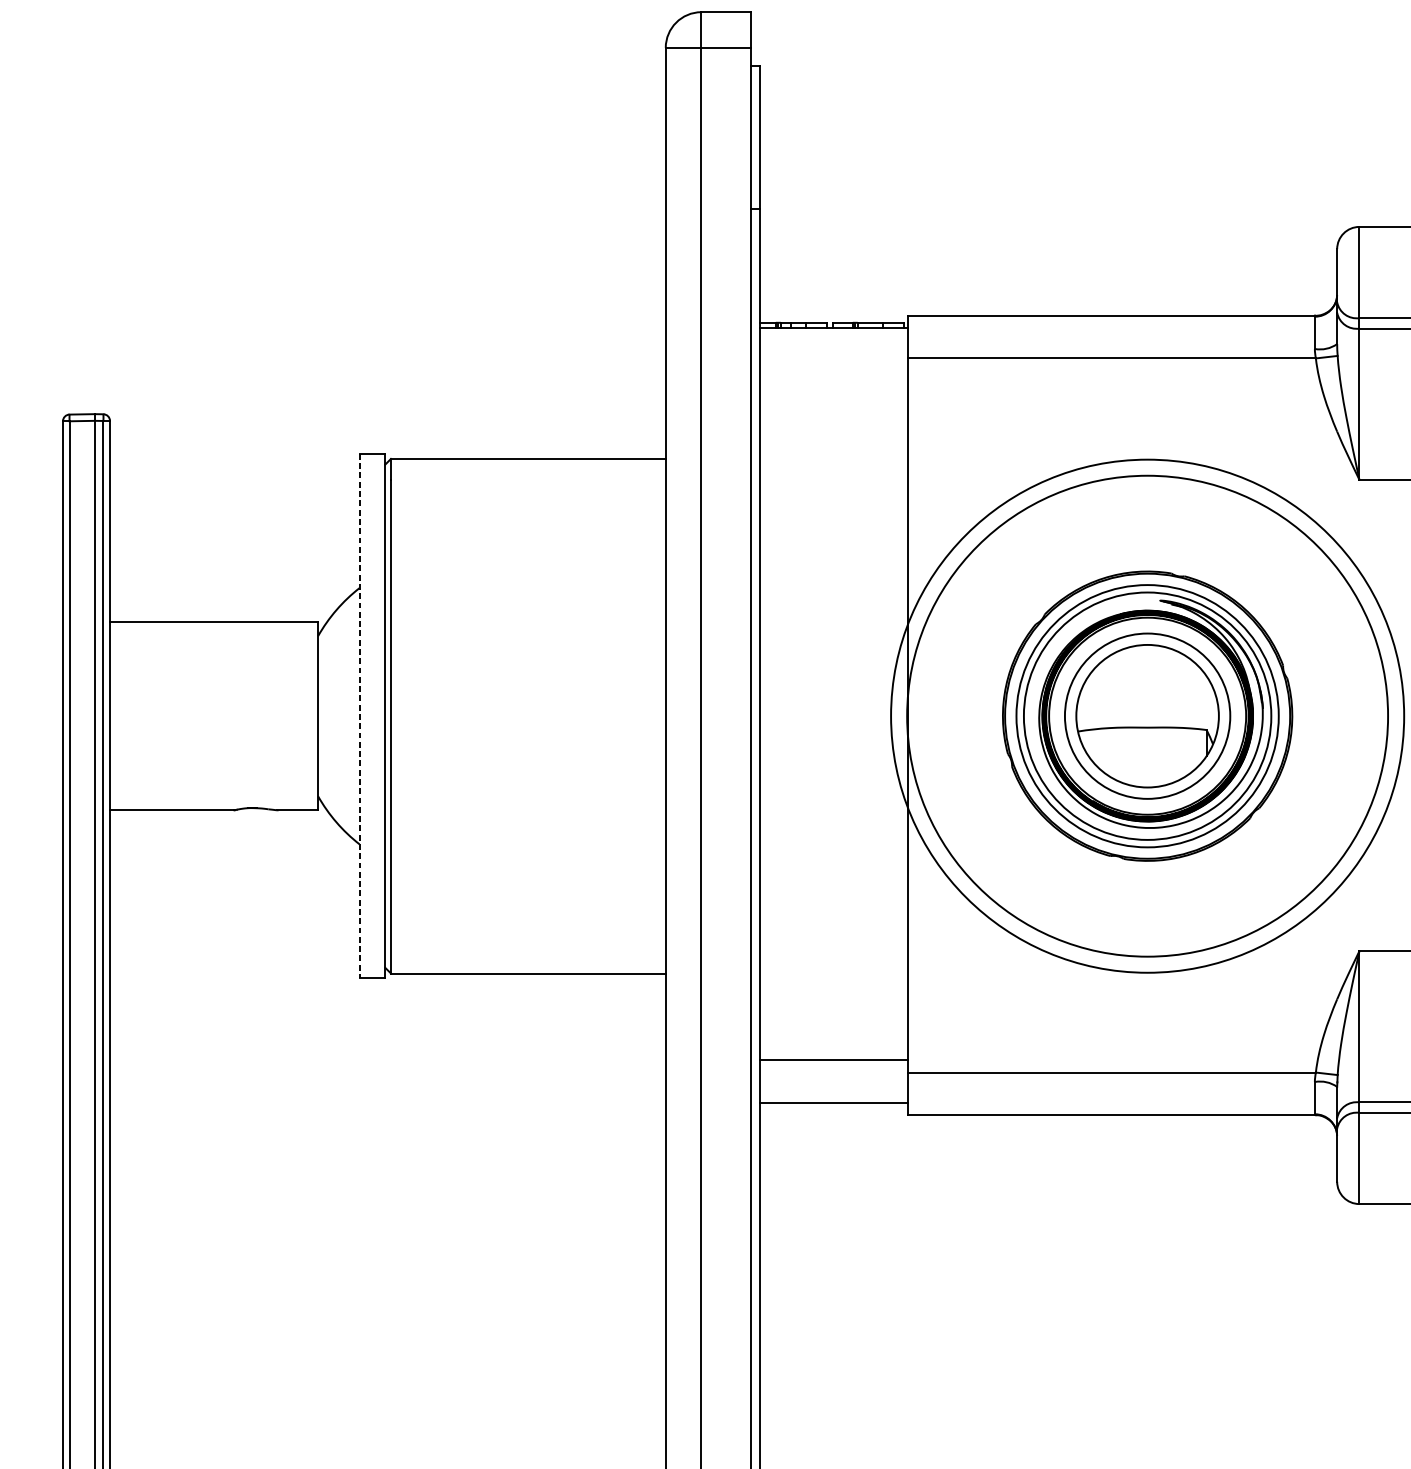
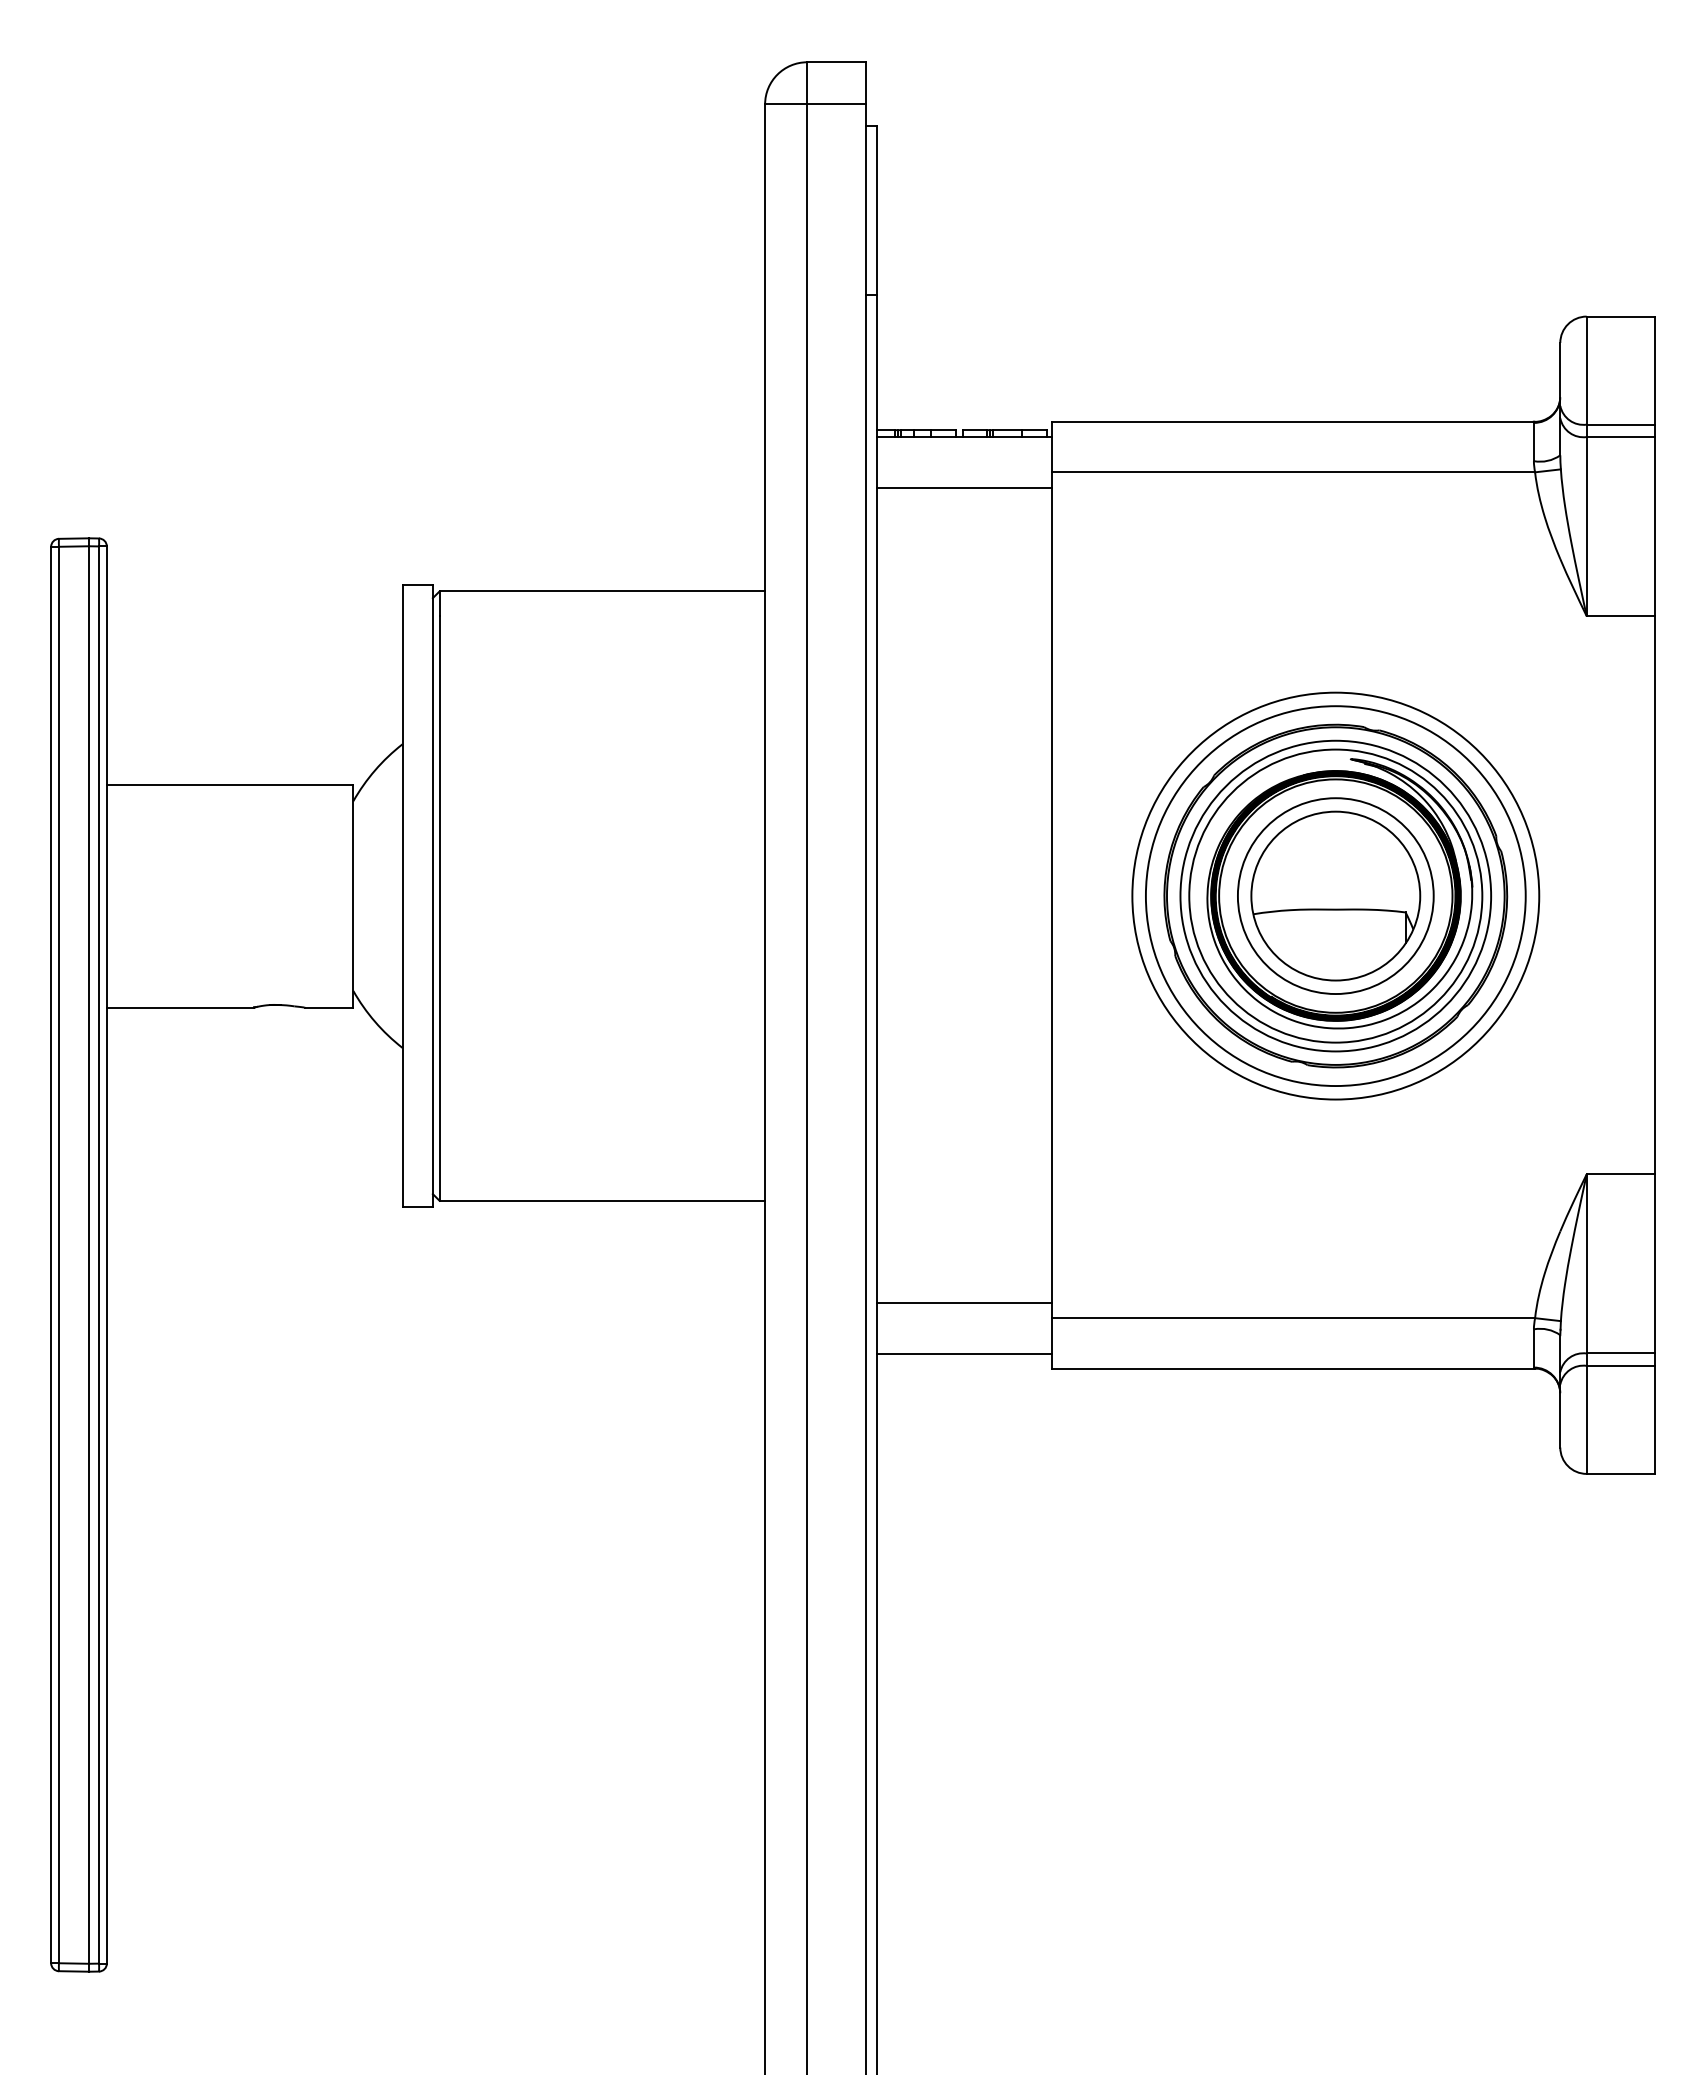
line: (834, 371) -> (964, 487), added
circle: (1147, 715) -> (1335, 895), size x0.71
line: (359, 716) -> (402, 896), dashed -> solid
circle: (1147, 716) -> (1335, 896), size x0.62

